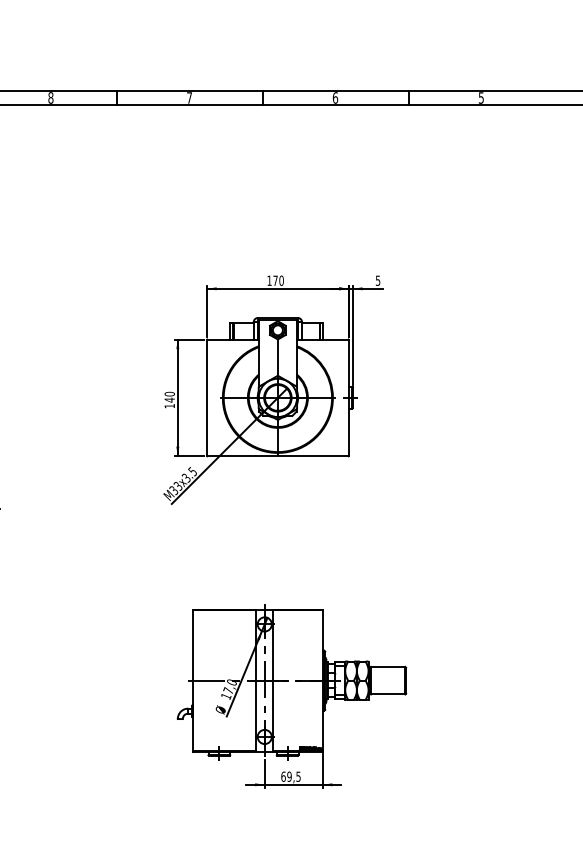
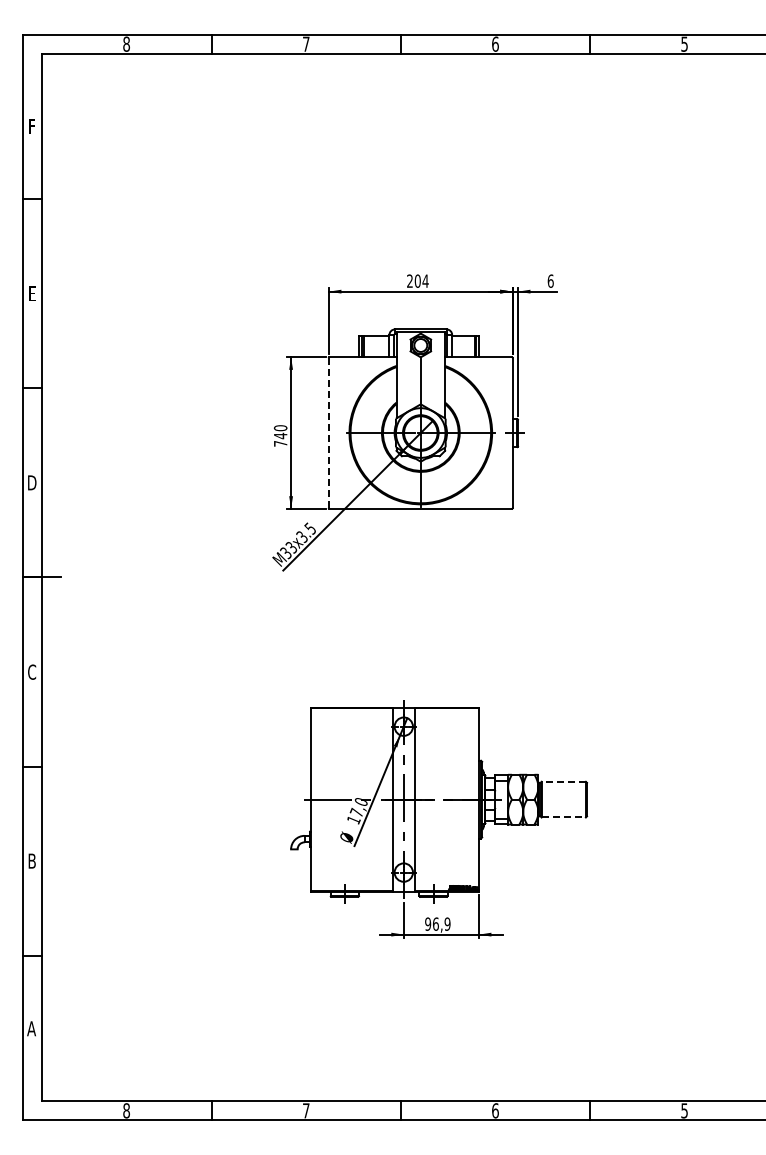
text: (275, 280) -> (417, 280), 170 -> 204
text: (377, 280) -> (550, 280), 5 -> 6
line: (206, 397) -> (328, 432), solid -> dashed
text: (169, 405) -> (280, 443), 140 -> 740
line: (387, 666) -> (563, 781), solid -> dashed
line: (388, 694) -> (564, 817), solid -> dashed
text: (290, 776) -> (437, 923), 69,5 -> 96,9

